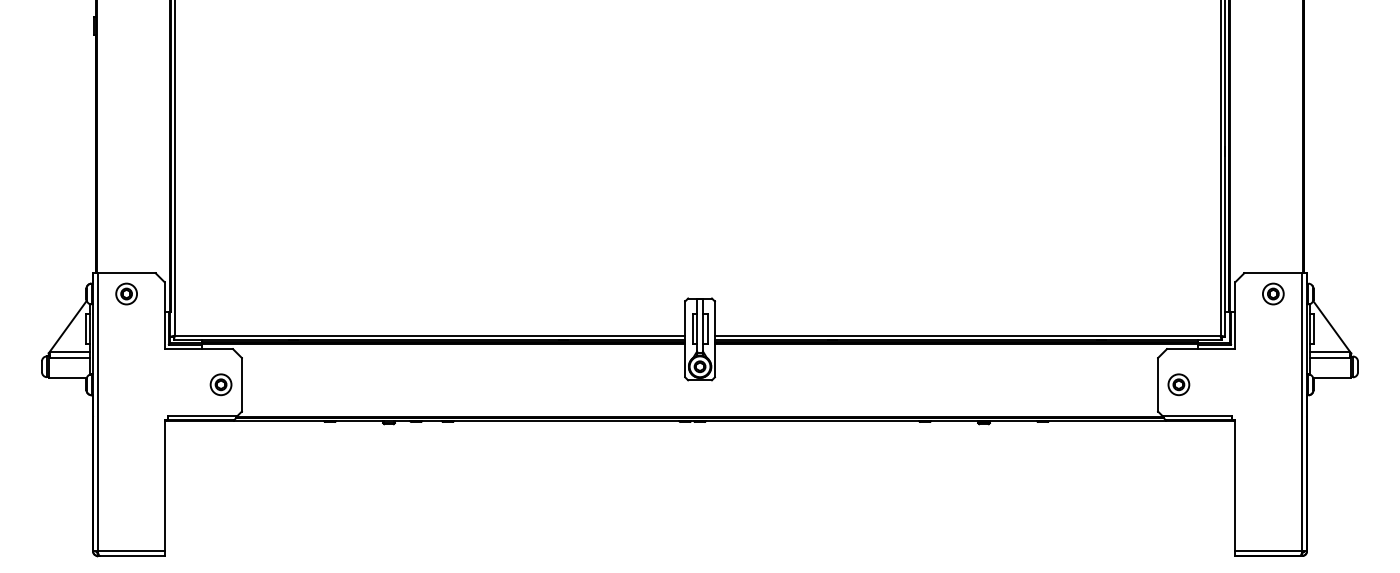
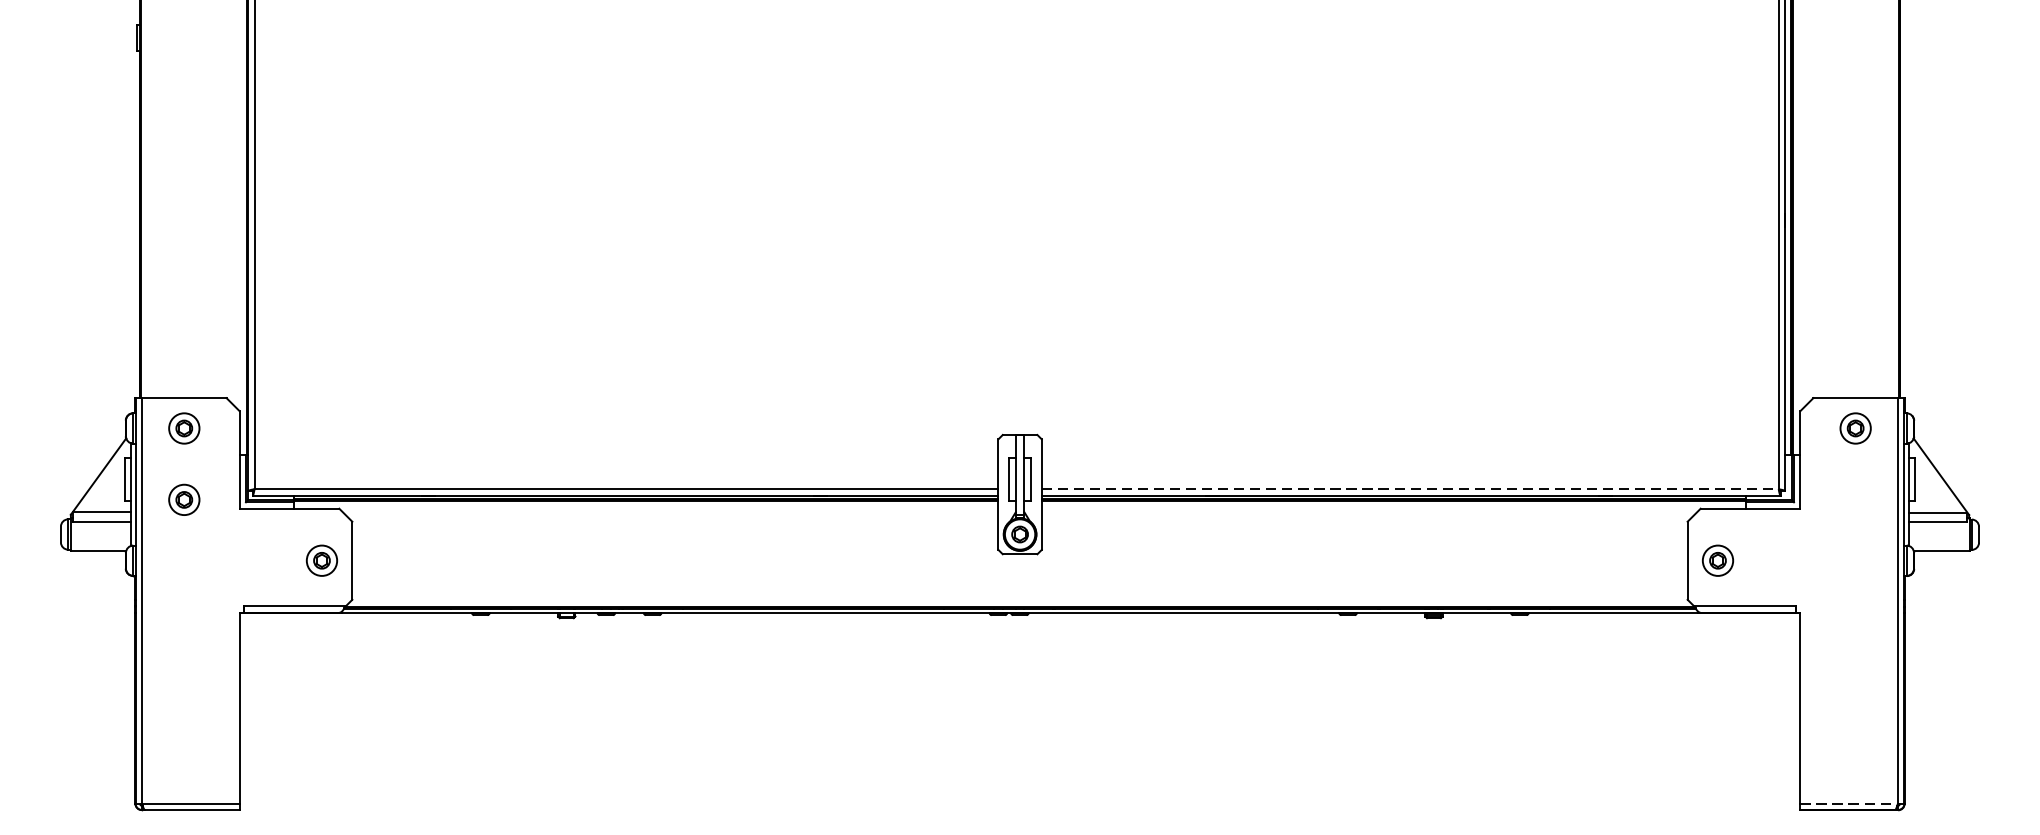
line: (967, 335) -> (1409, 488), solid -> dashed
part: (126, 342) -> (184, 499), added
line: (1269, 551) -> (1850, 803), solid -> dashed

